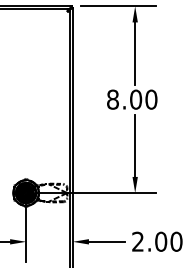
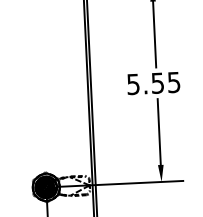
text: (132, 99) -> (154, 83), 8.00 -> 5.55

